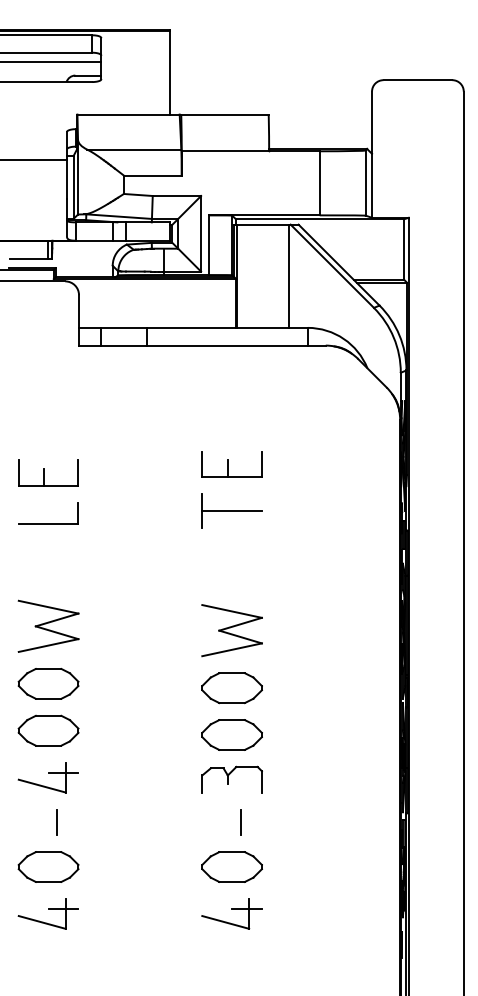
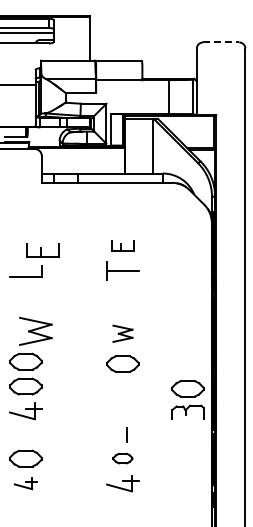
line: (418, 80) -> (221, 42), solid -> dashed
part: (231, 463) -> (122, 245), size x0.7
part: (48, 473) -> (42, 250), moved
part: (48, 624) -> (35, 330), moved
part: (231, 630) -> (122, 333), size x0.6
part: (231, 755) -> (187, 399), moved
line: (55, 821) -> (29, 434), removed
part: (231, 866) -> (122, 458), size x0.6
part: (48, 913) -> (25, 483), size x0.7

